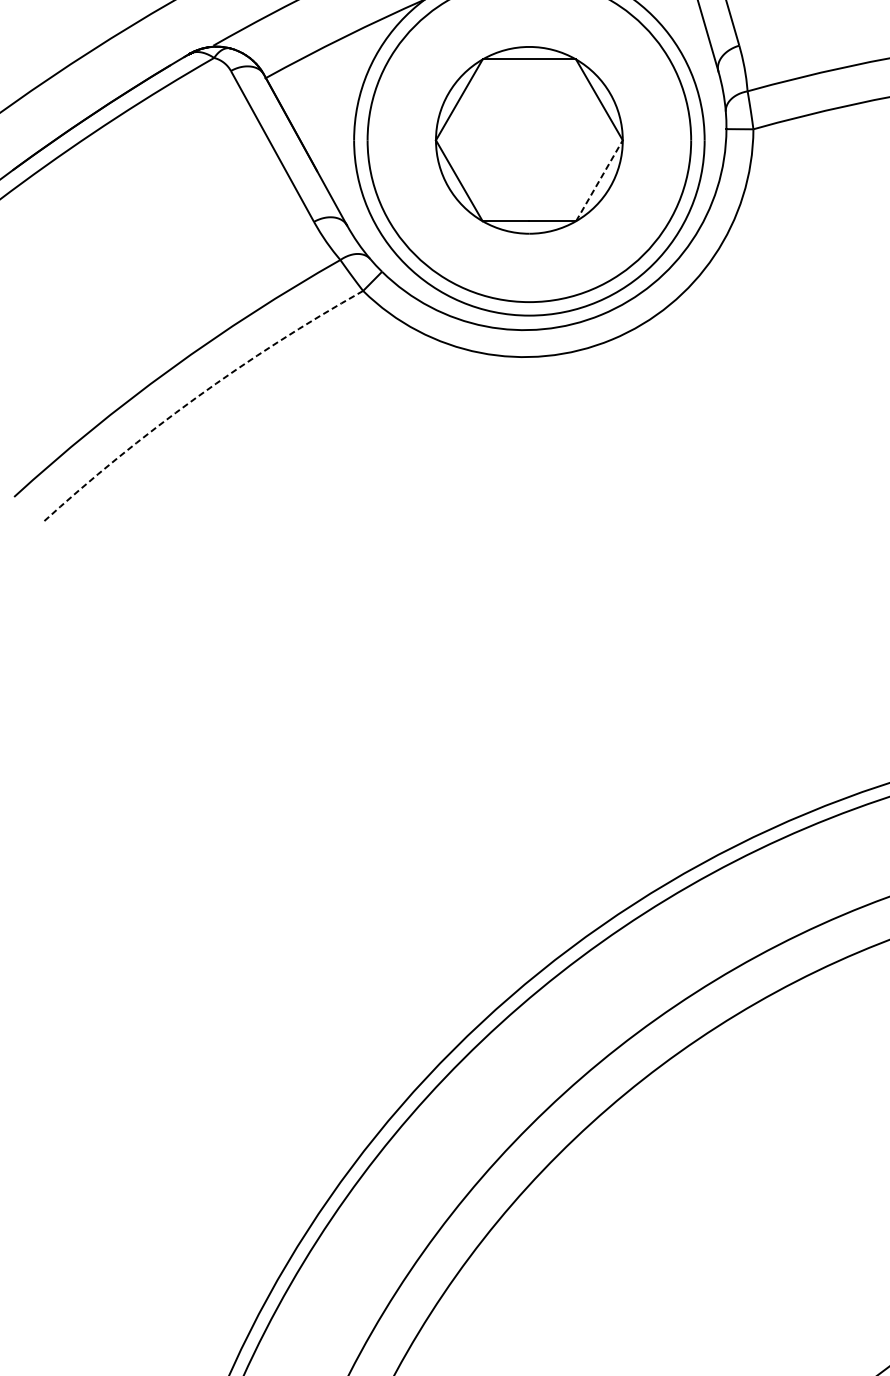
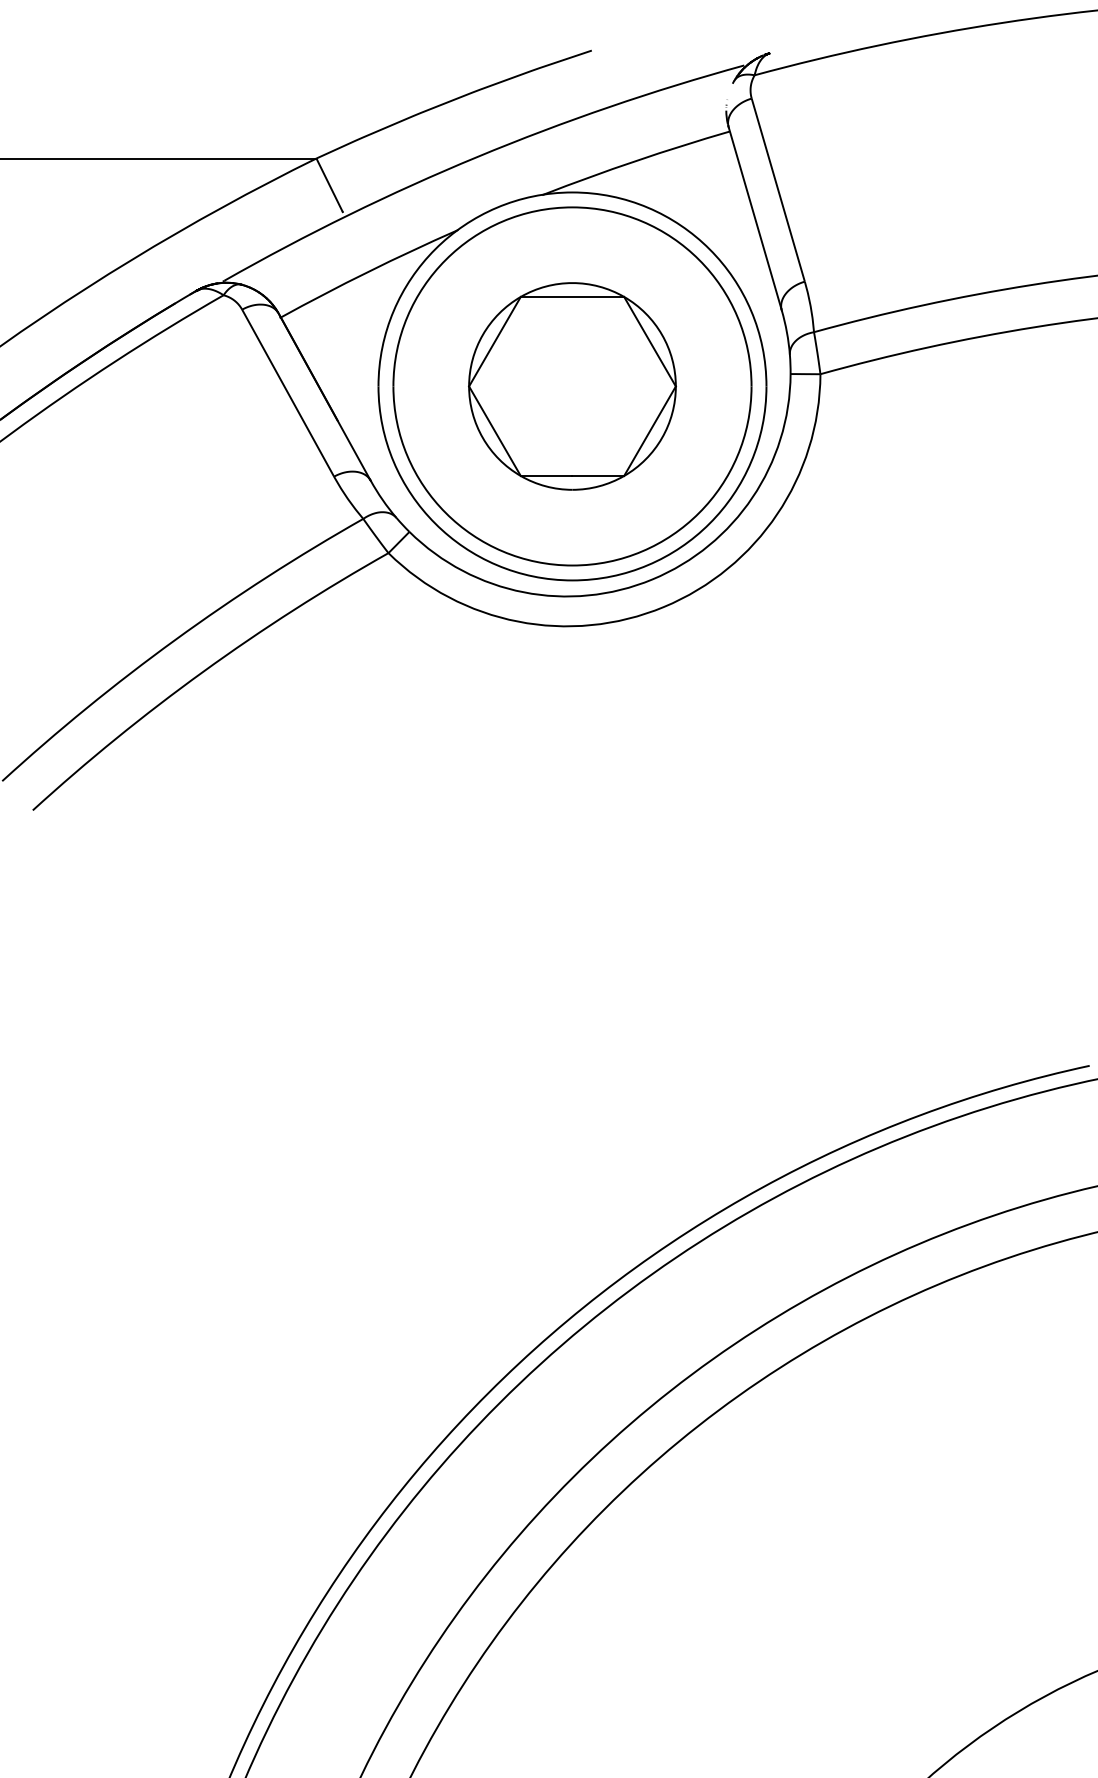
line: (599, 181) -> (650, 431), dashed -> solid
arc: (196, 397) -> (203, 671), dashed -> solid

